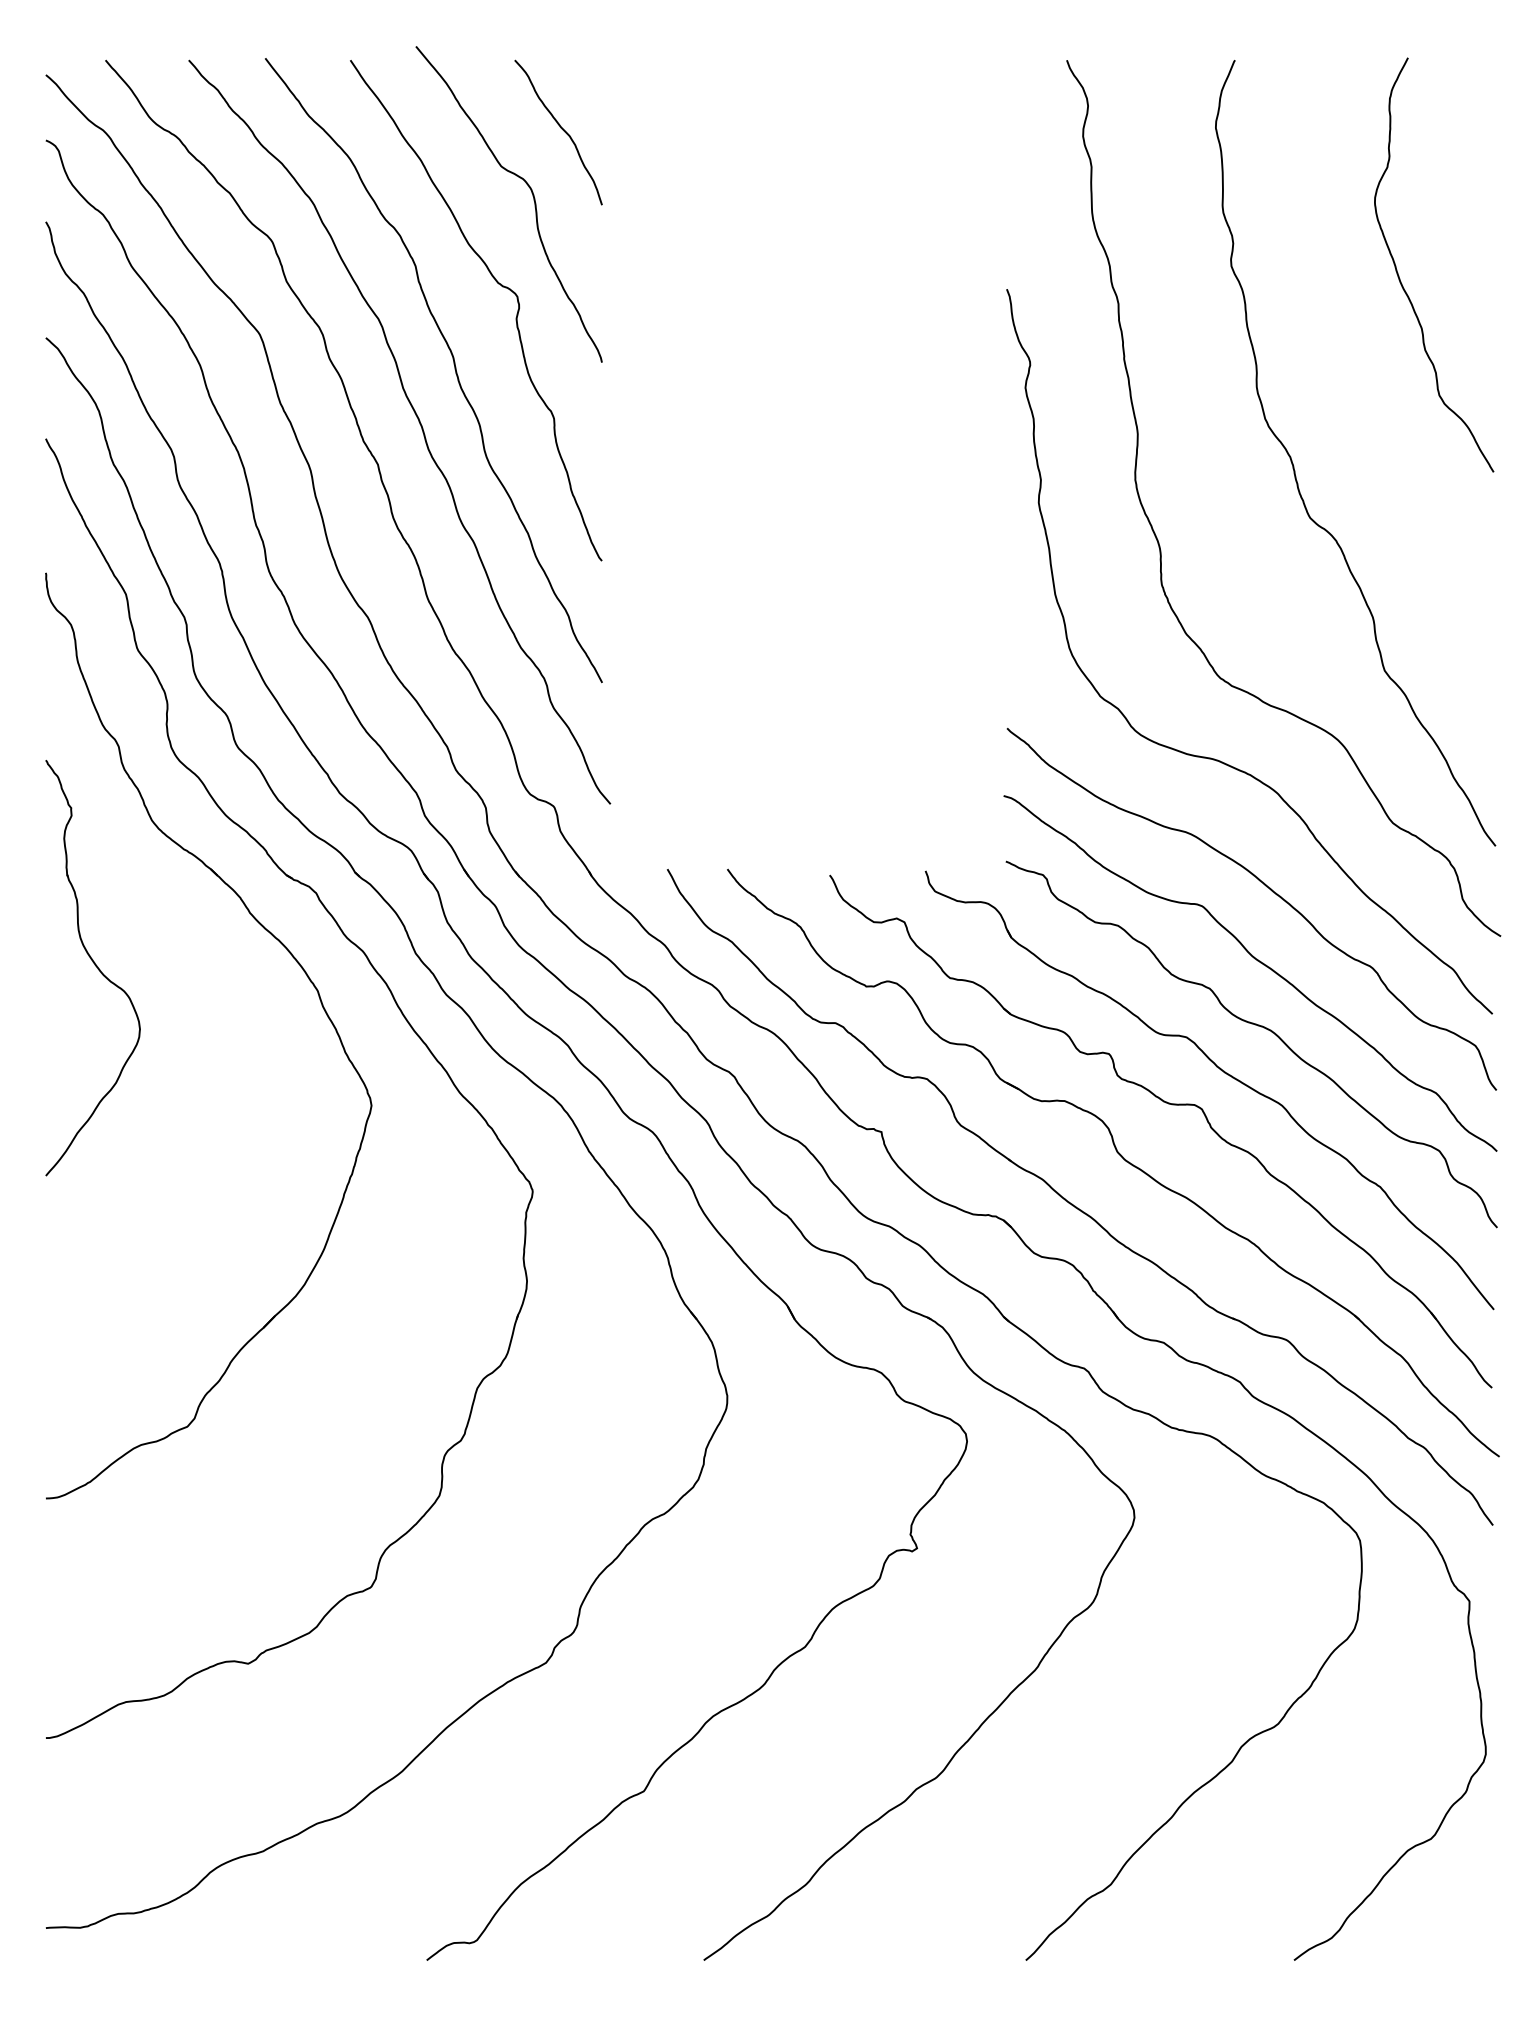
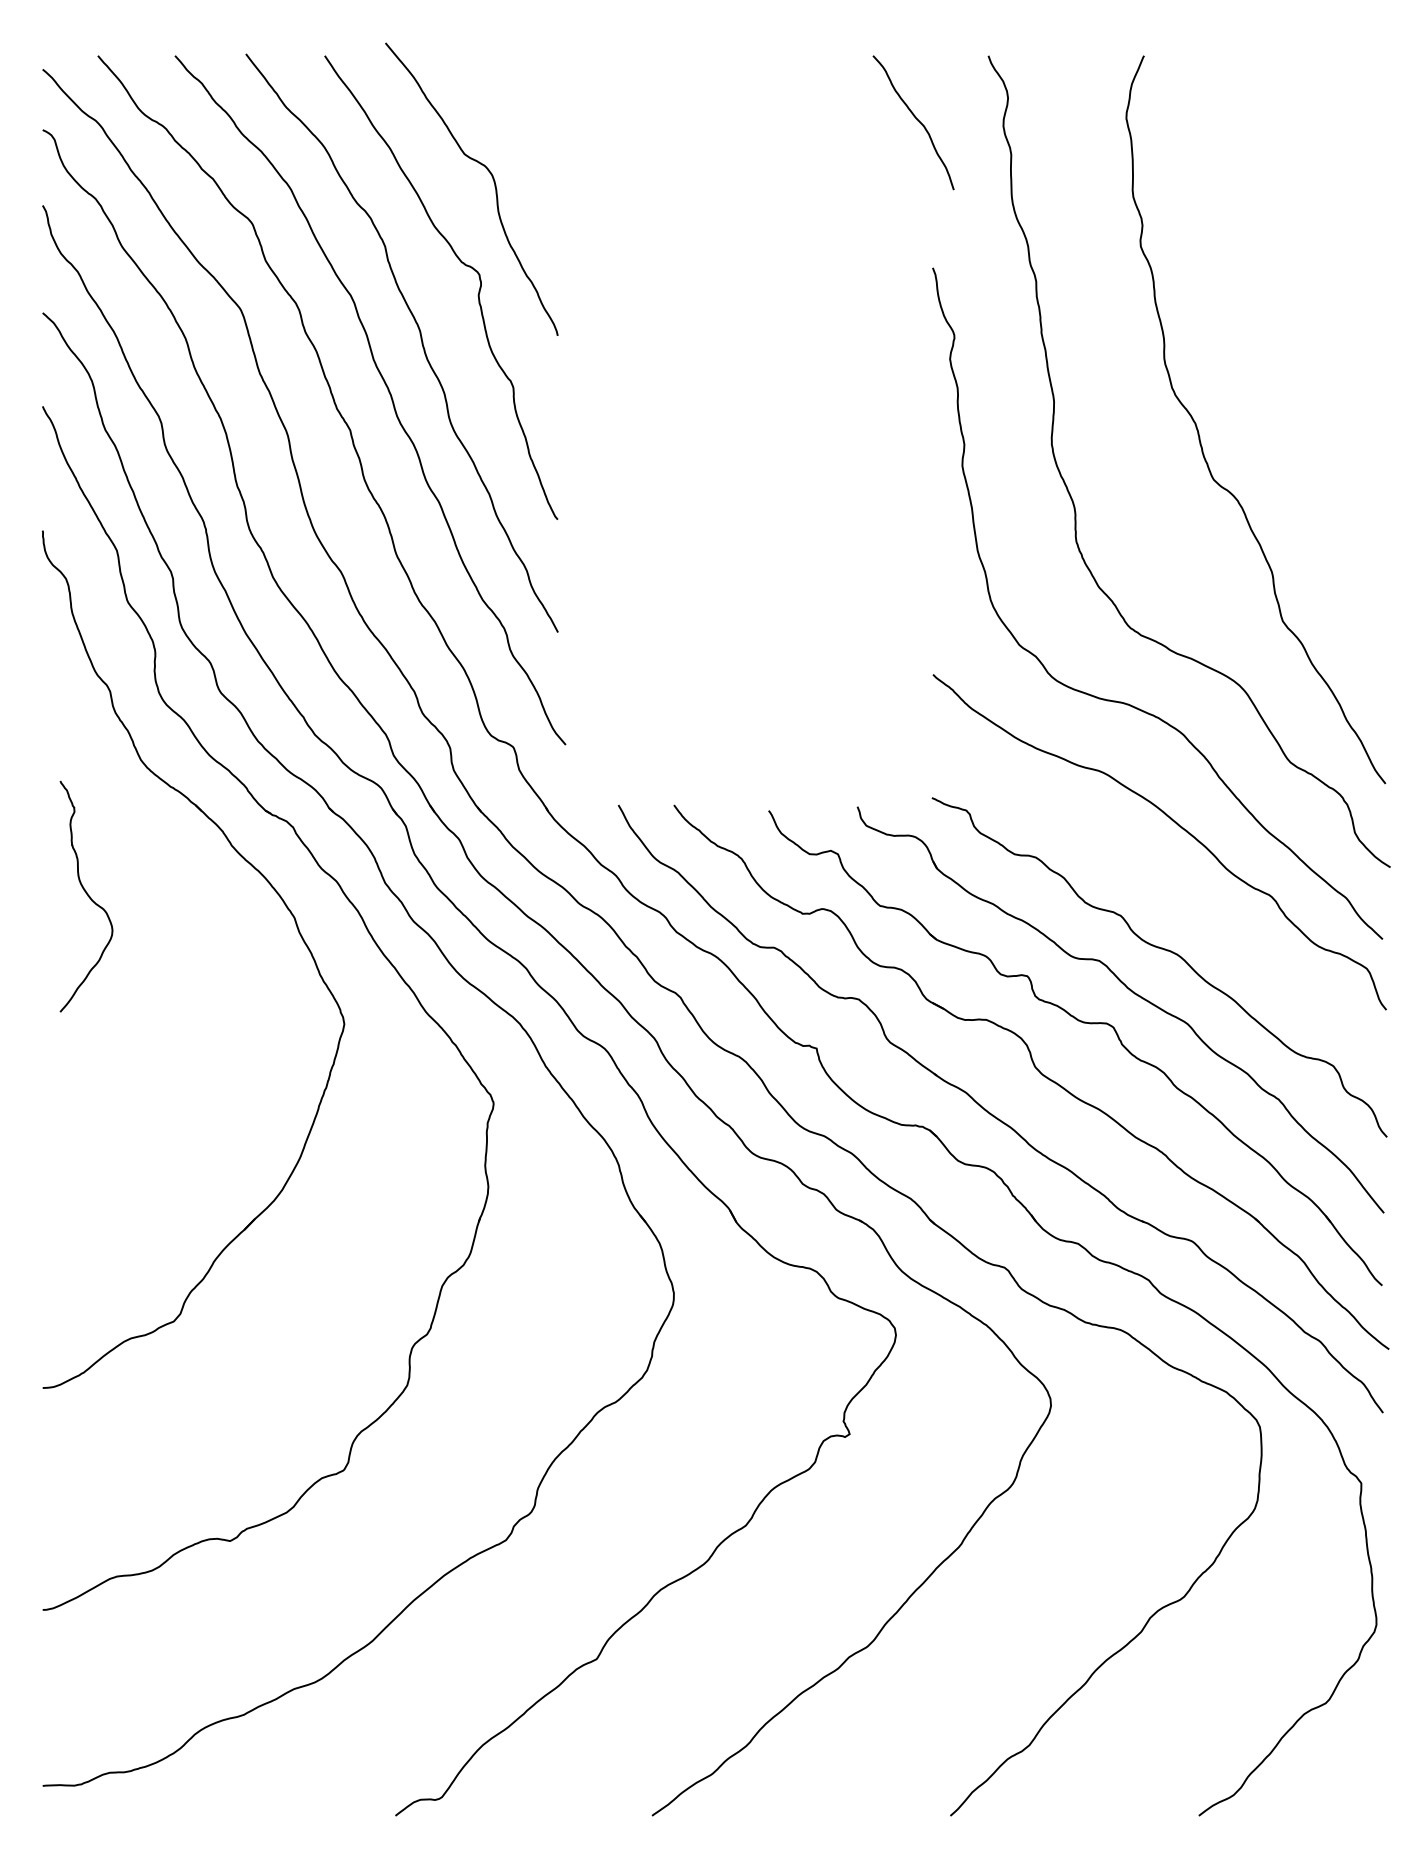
curve: (561, 129) -> (916, 119), moved
curve: (1399, 275) -> (1296, 255), removed
curve: (1256, 961) -> (1164, 890), removed
part: (93, 967) -> (86, 896), size x0.6

